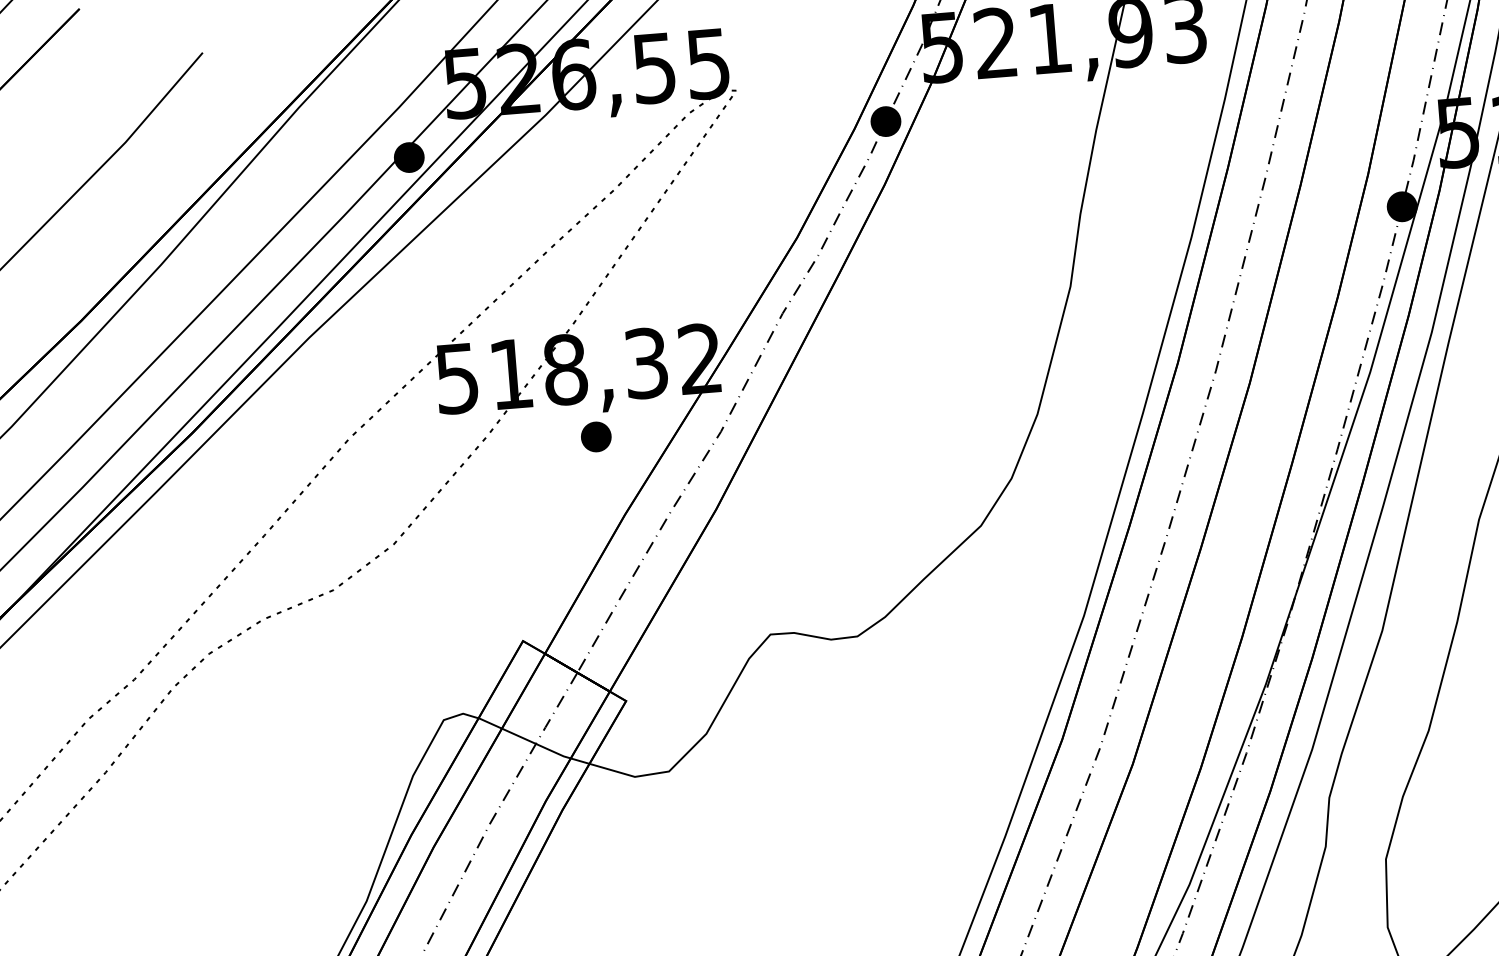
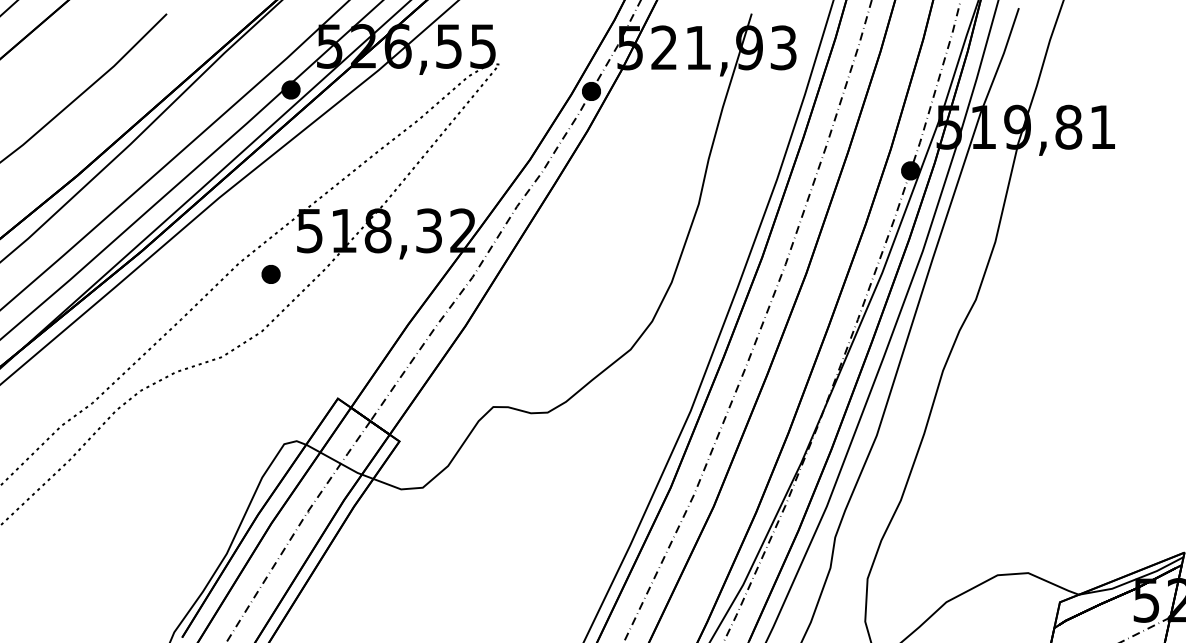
part: (595, 437) -> (270, 274), moved

